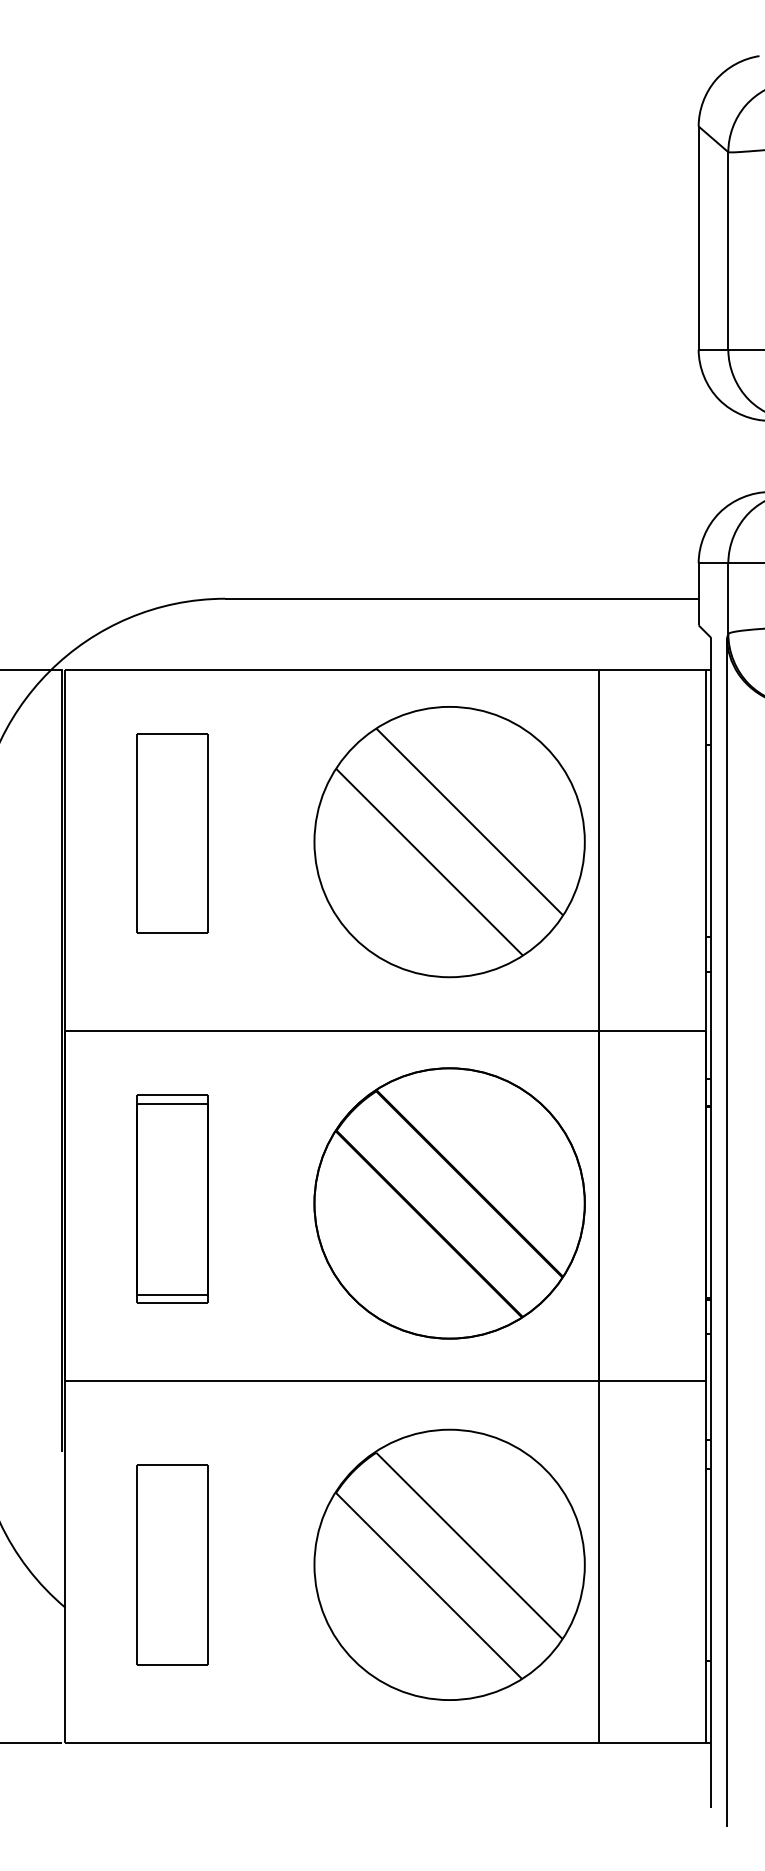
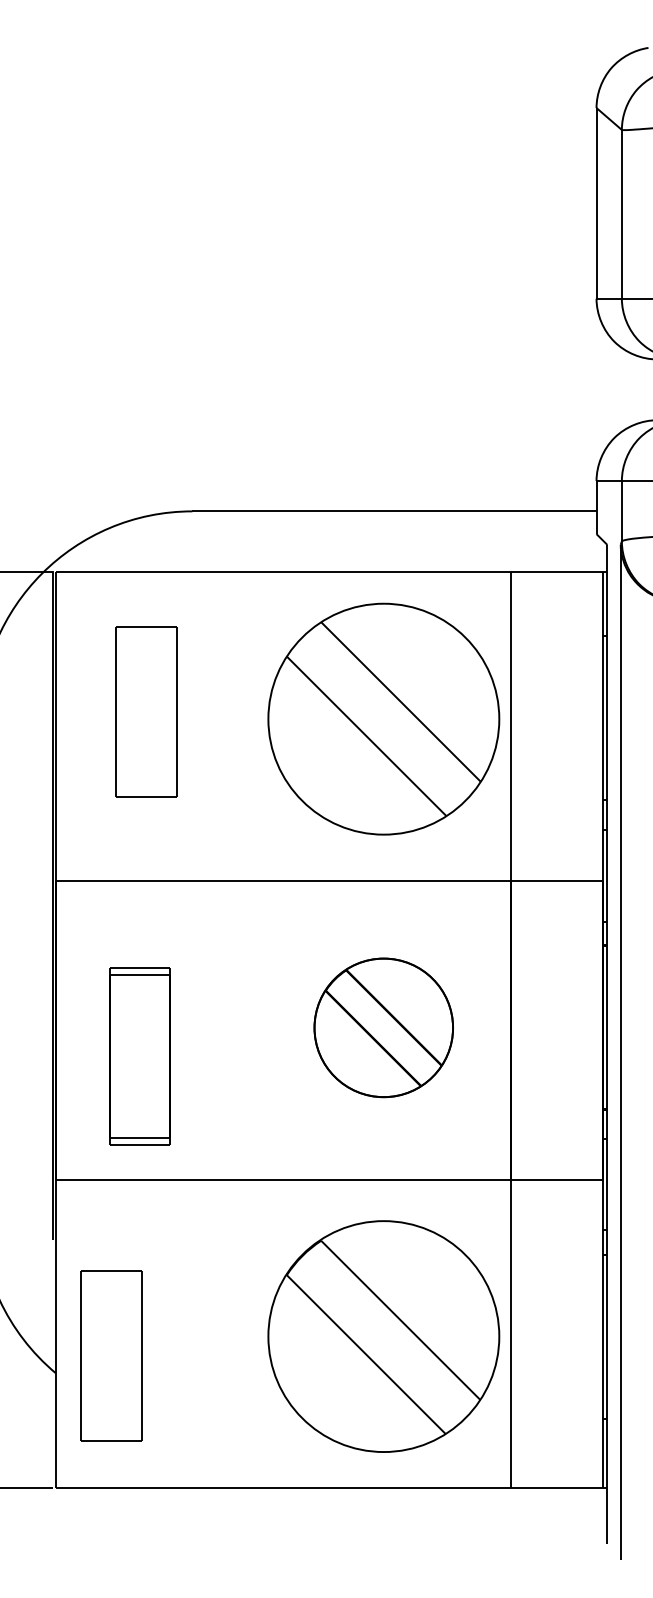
part: (172, 1198) -> (140, 1056), moved
part: (449, 1203) -> (383, 1027), size x0.6
part: (172, 1564) -> (112, 1355), moved

